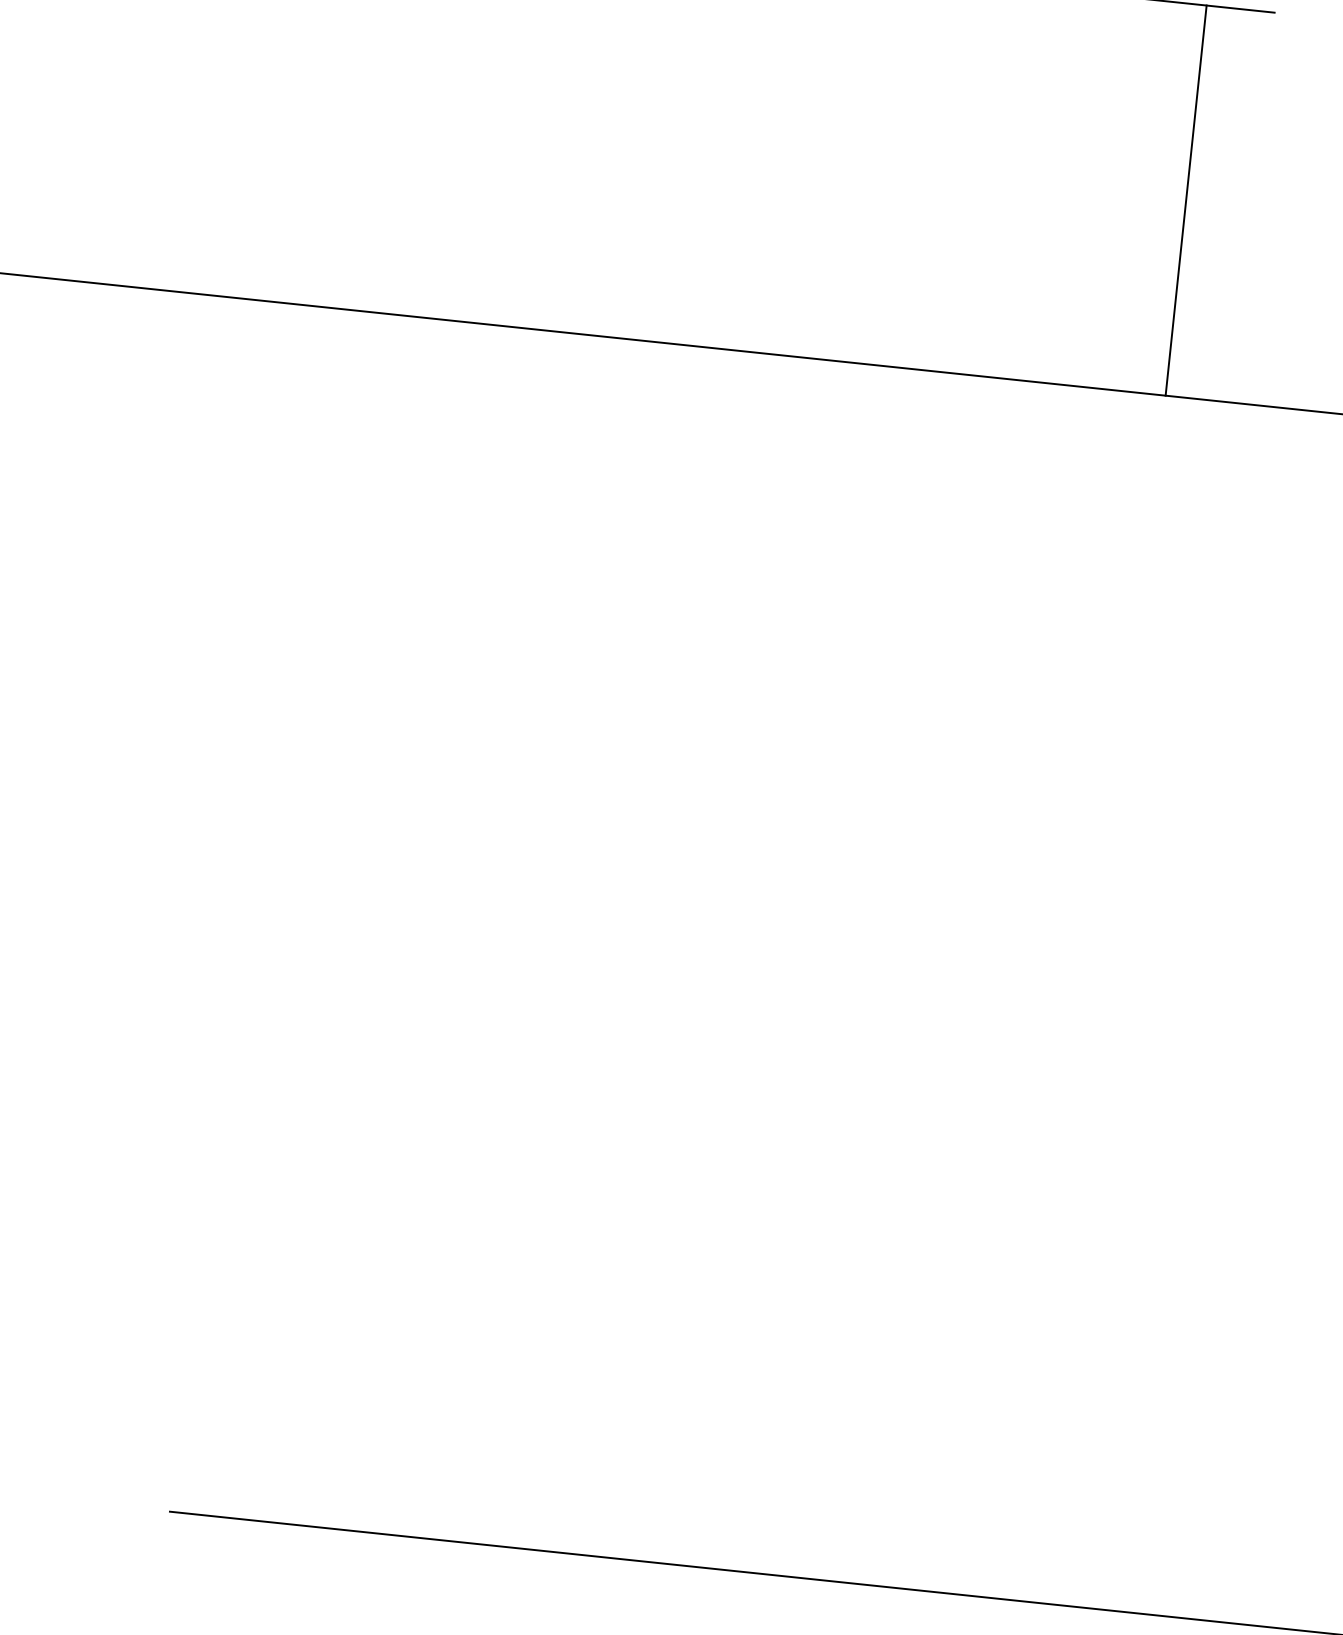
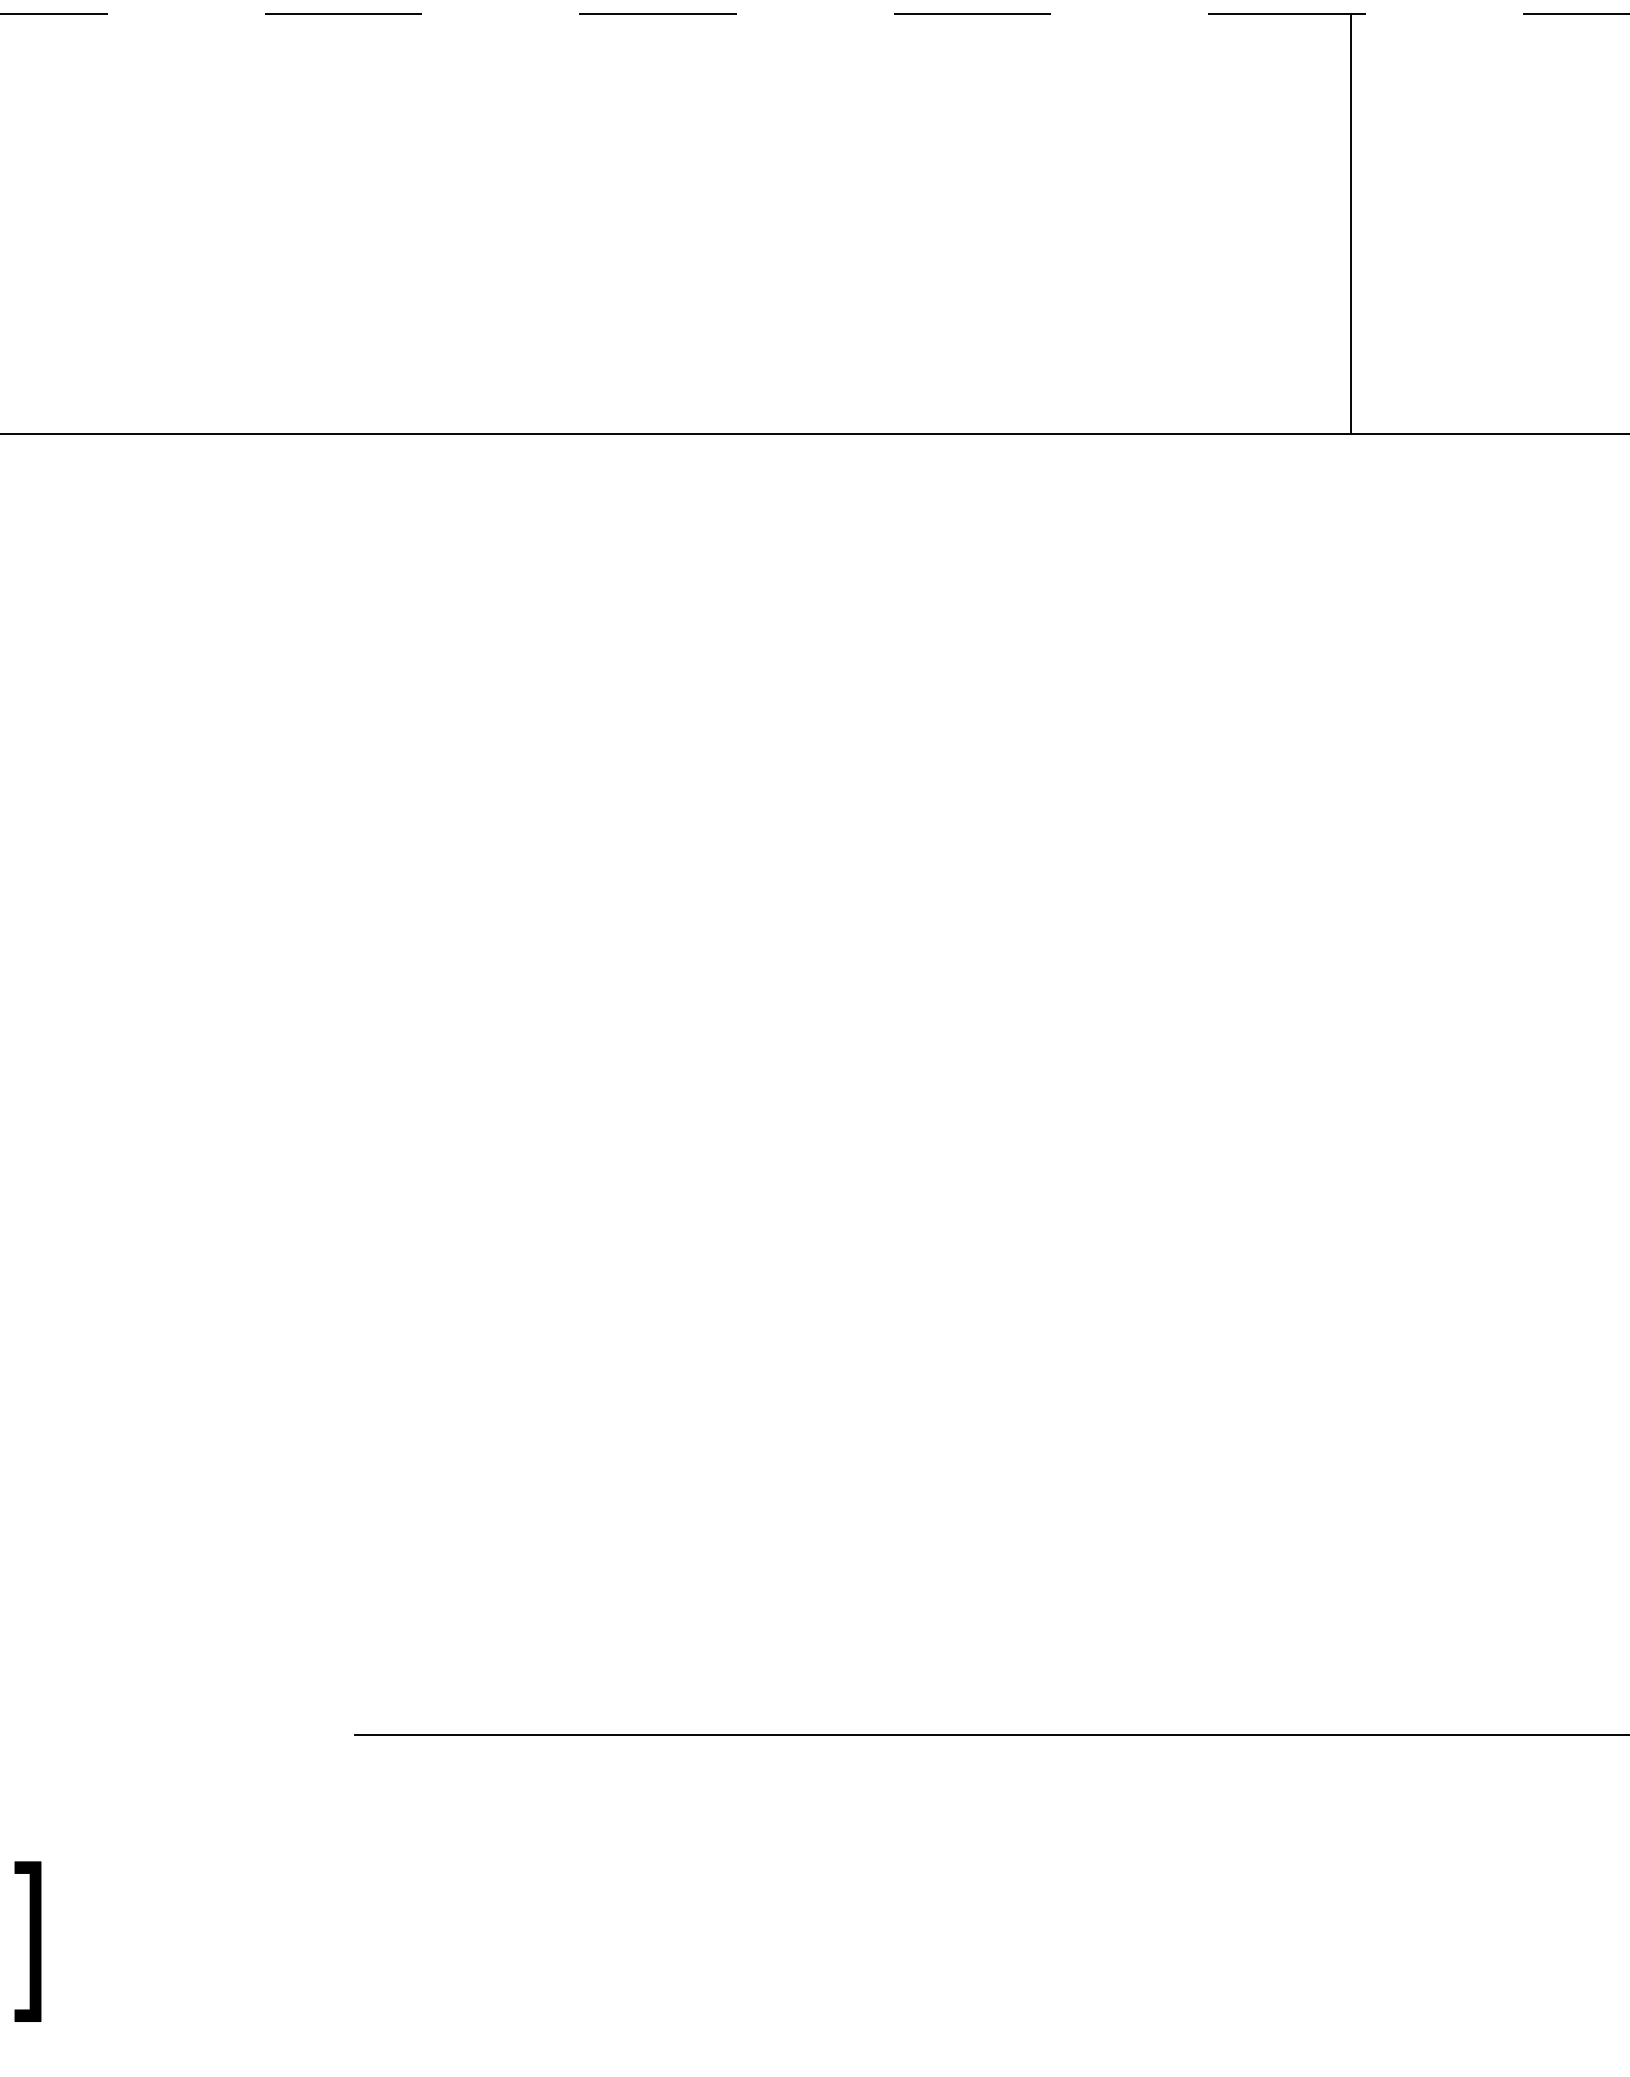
line: (1186, 200) -> (1351, 224), moved

